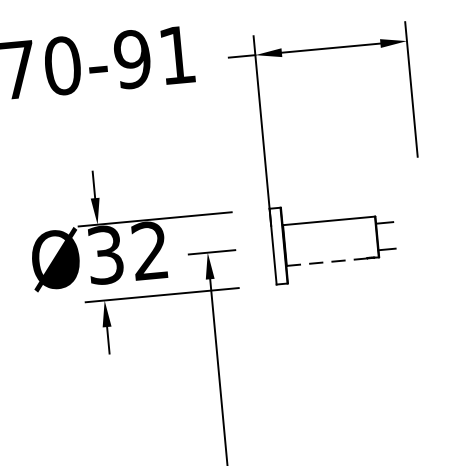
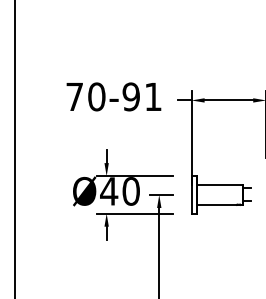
text: (126, 253) -> (119, 191), Ø32 -> Ø40
line: (325, 261) -> (216, 204), dashed -> solid

